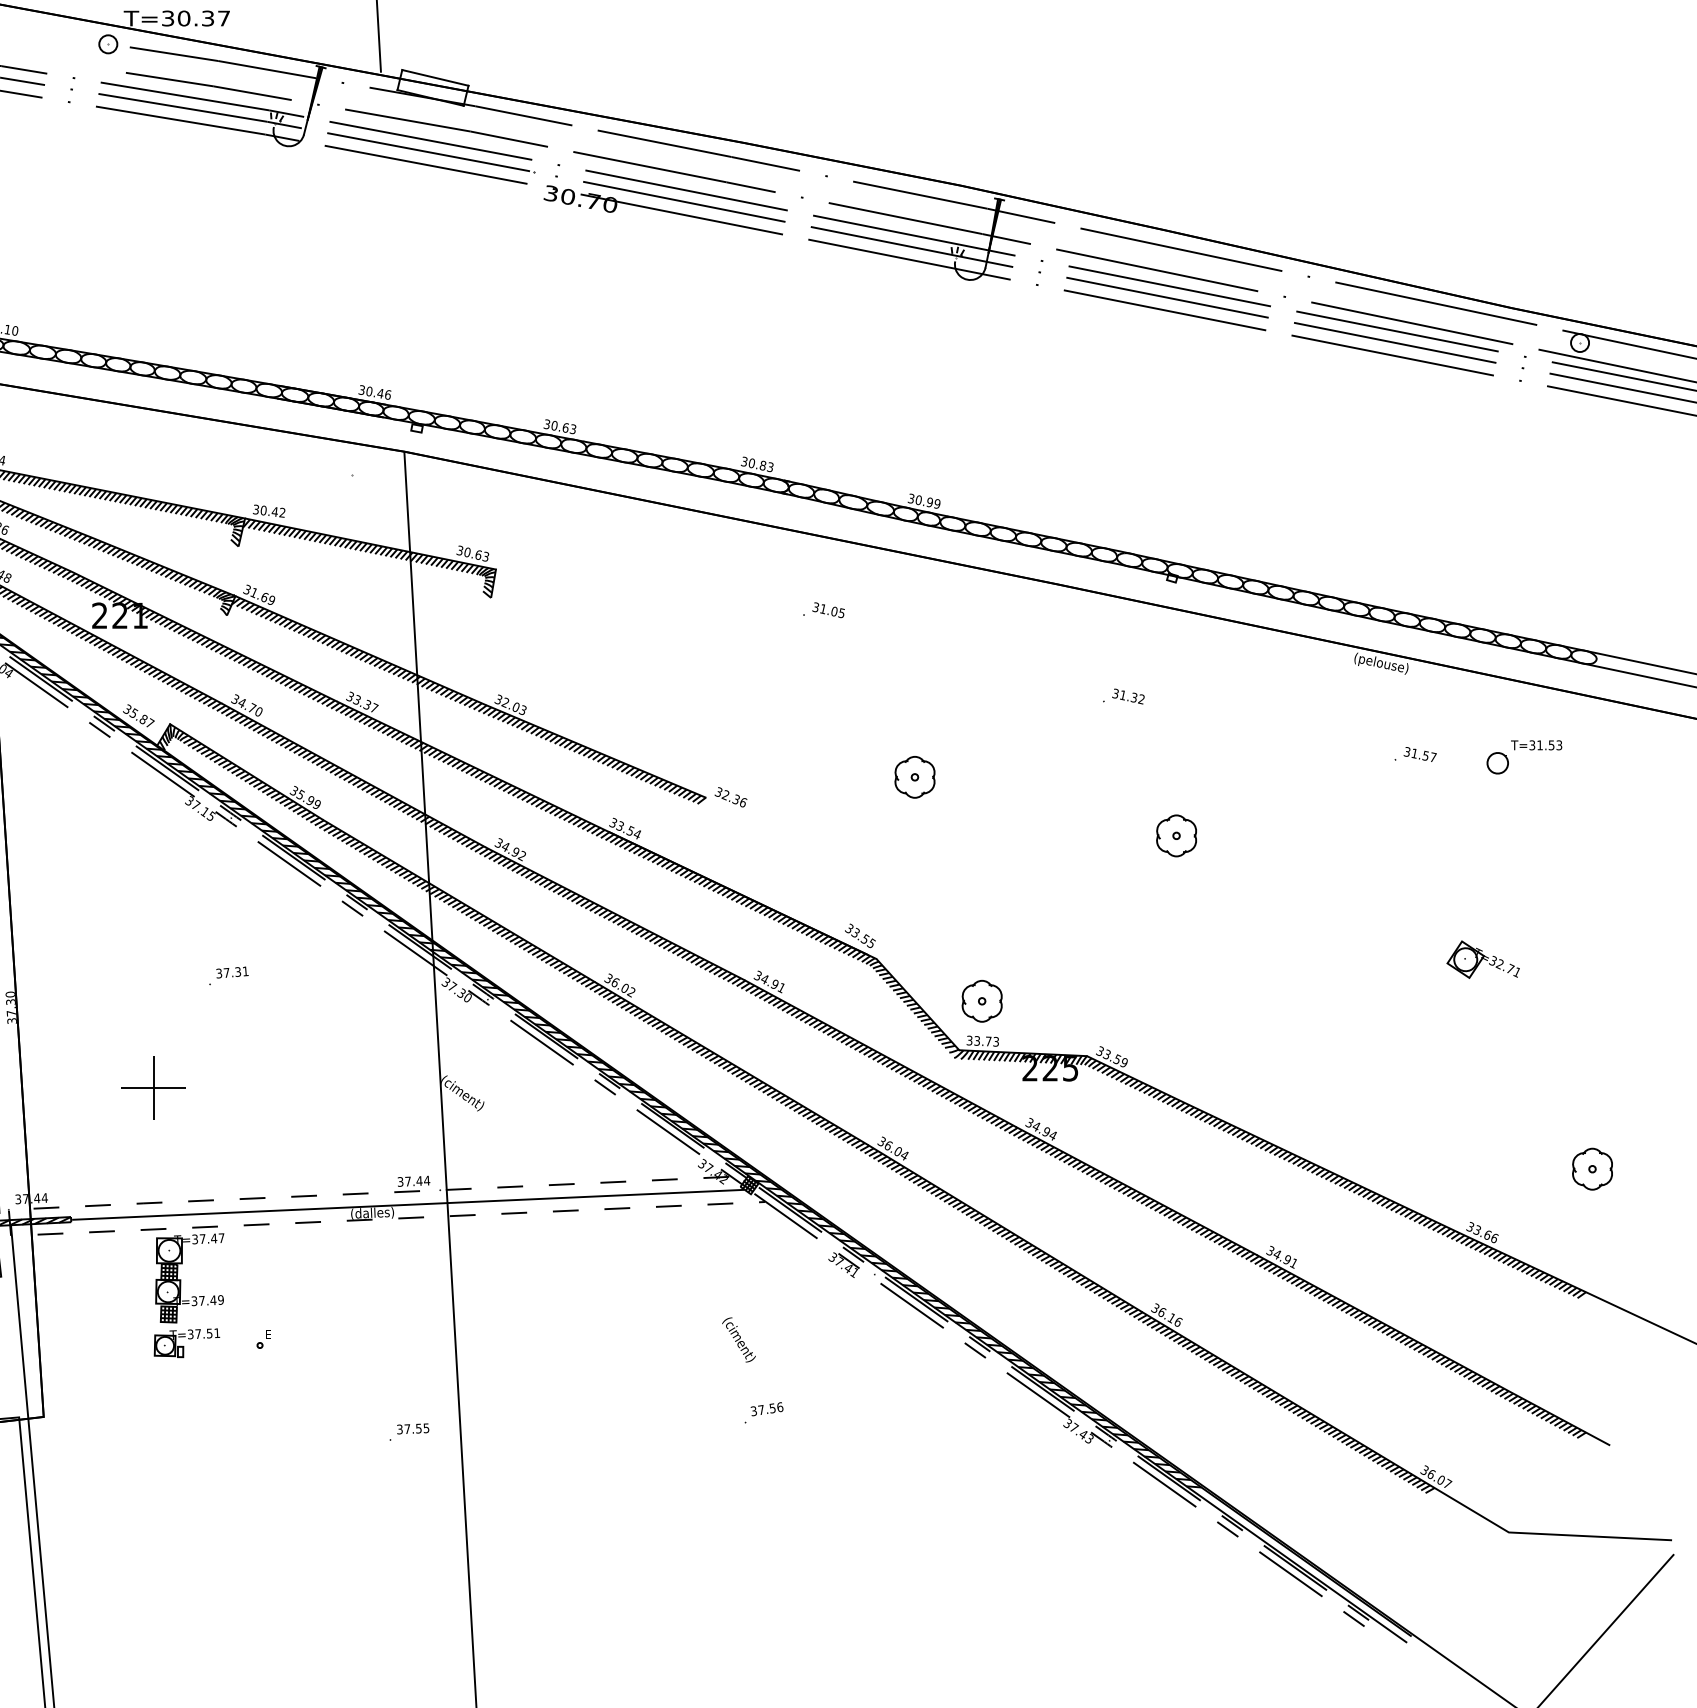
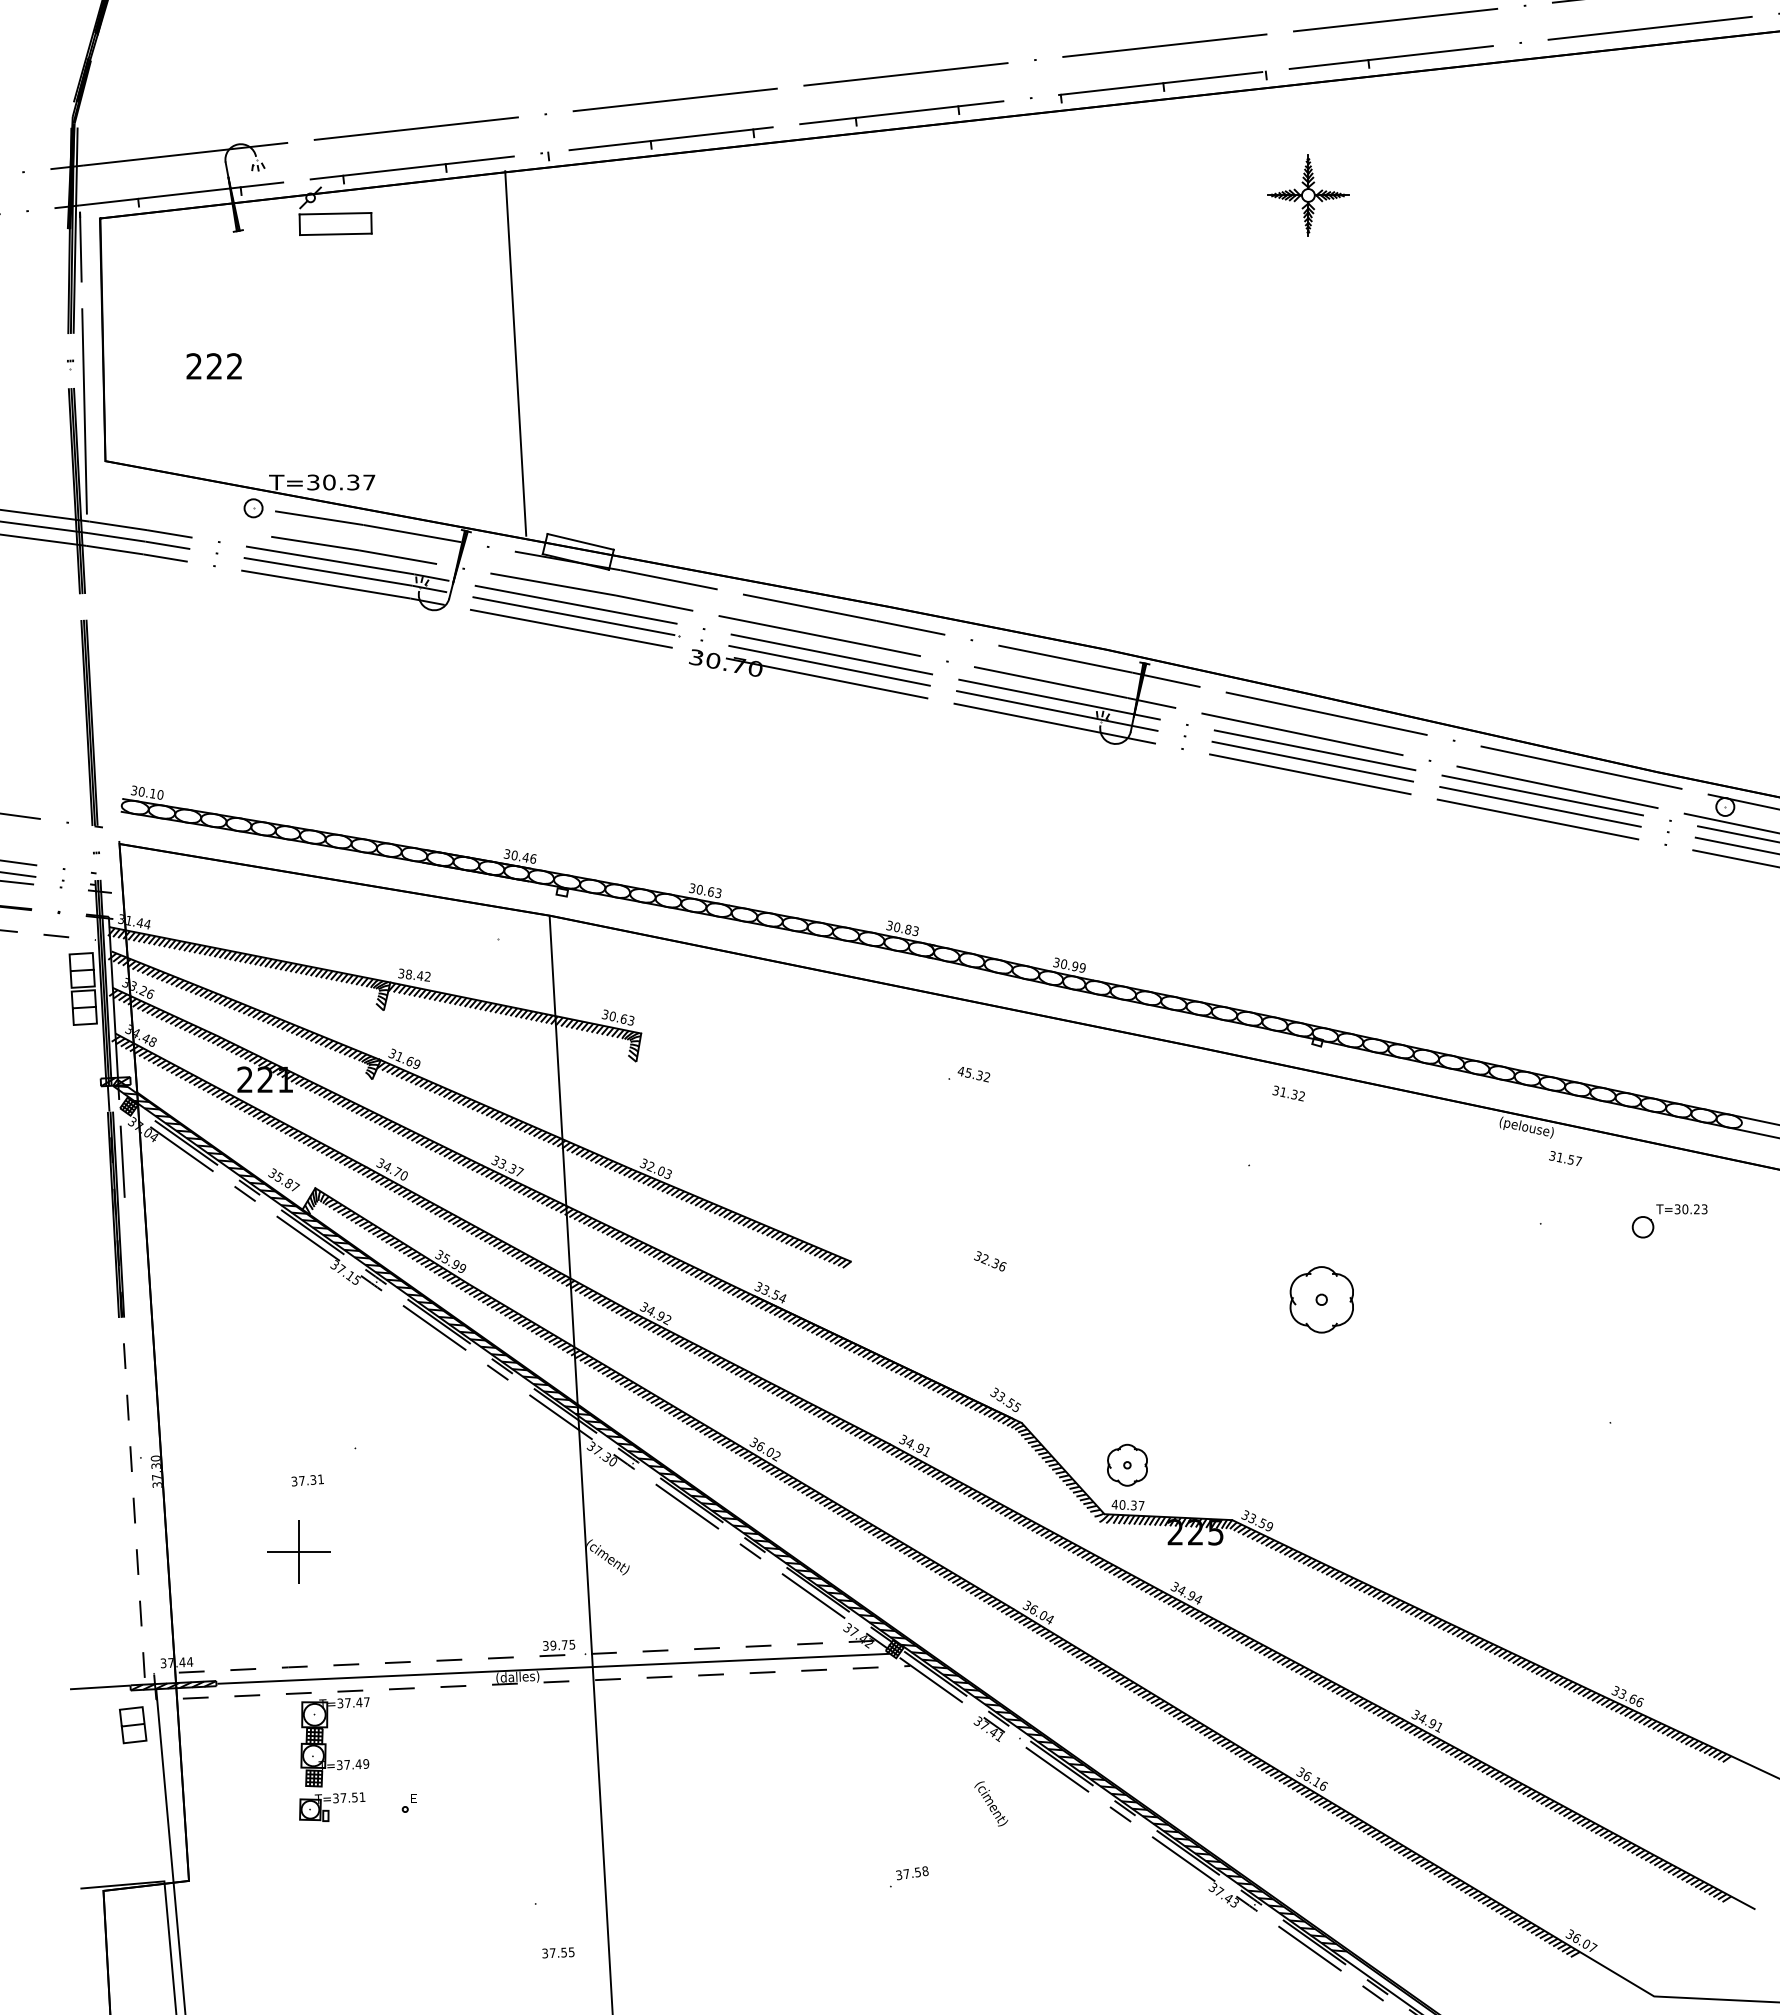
text: (263, 510) -> (408, 974), 30.42 -> 38.42
text: (828, 610) -> (973, 1074), 31.05 -> 45.32
text: (1128, 696) -> (1288, 1093), moved
text: (1545, 745) -> (1690, 1209), T=31.53 -> T=30.23
text: (1420, 754) -> (1565, 1158), moved
part: (914, 777) -> (1059, 1241), removed
text: (731, 797) -> (990, 1261), moved
part: (1176, 835) -> (1321, 1299), size x1.6
part: (1483, 959) -> (1628, 1423), removed
text: (232, 972) -> (307, 1480), moved
text: (982, 1040) -> (1127, 1504), 33.73 -> 40.37
part: (1592, 1168) -> (1737, 1632), removed
text: (417, 1181) -> (562, 1645), 37.44 -> 39.75
text: (739, 1339) -> (991, 1803), moved
text: (780, 1406) -> (925, 1870), 37.56 -> 37.58
text: (413, 1428) -> (558, 1952), moved

